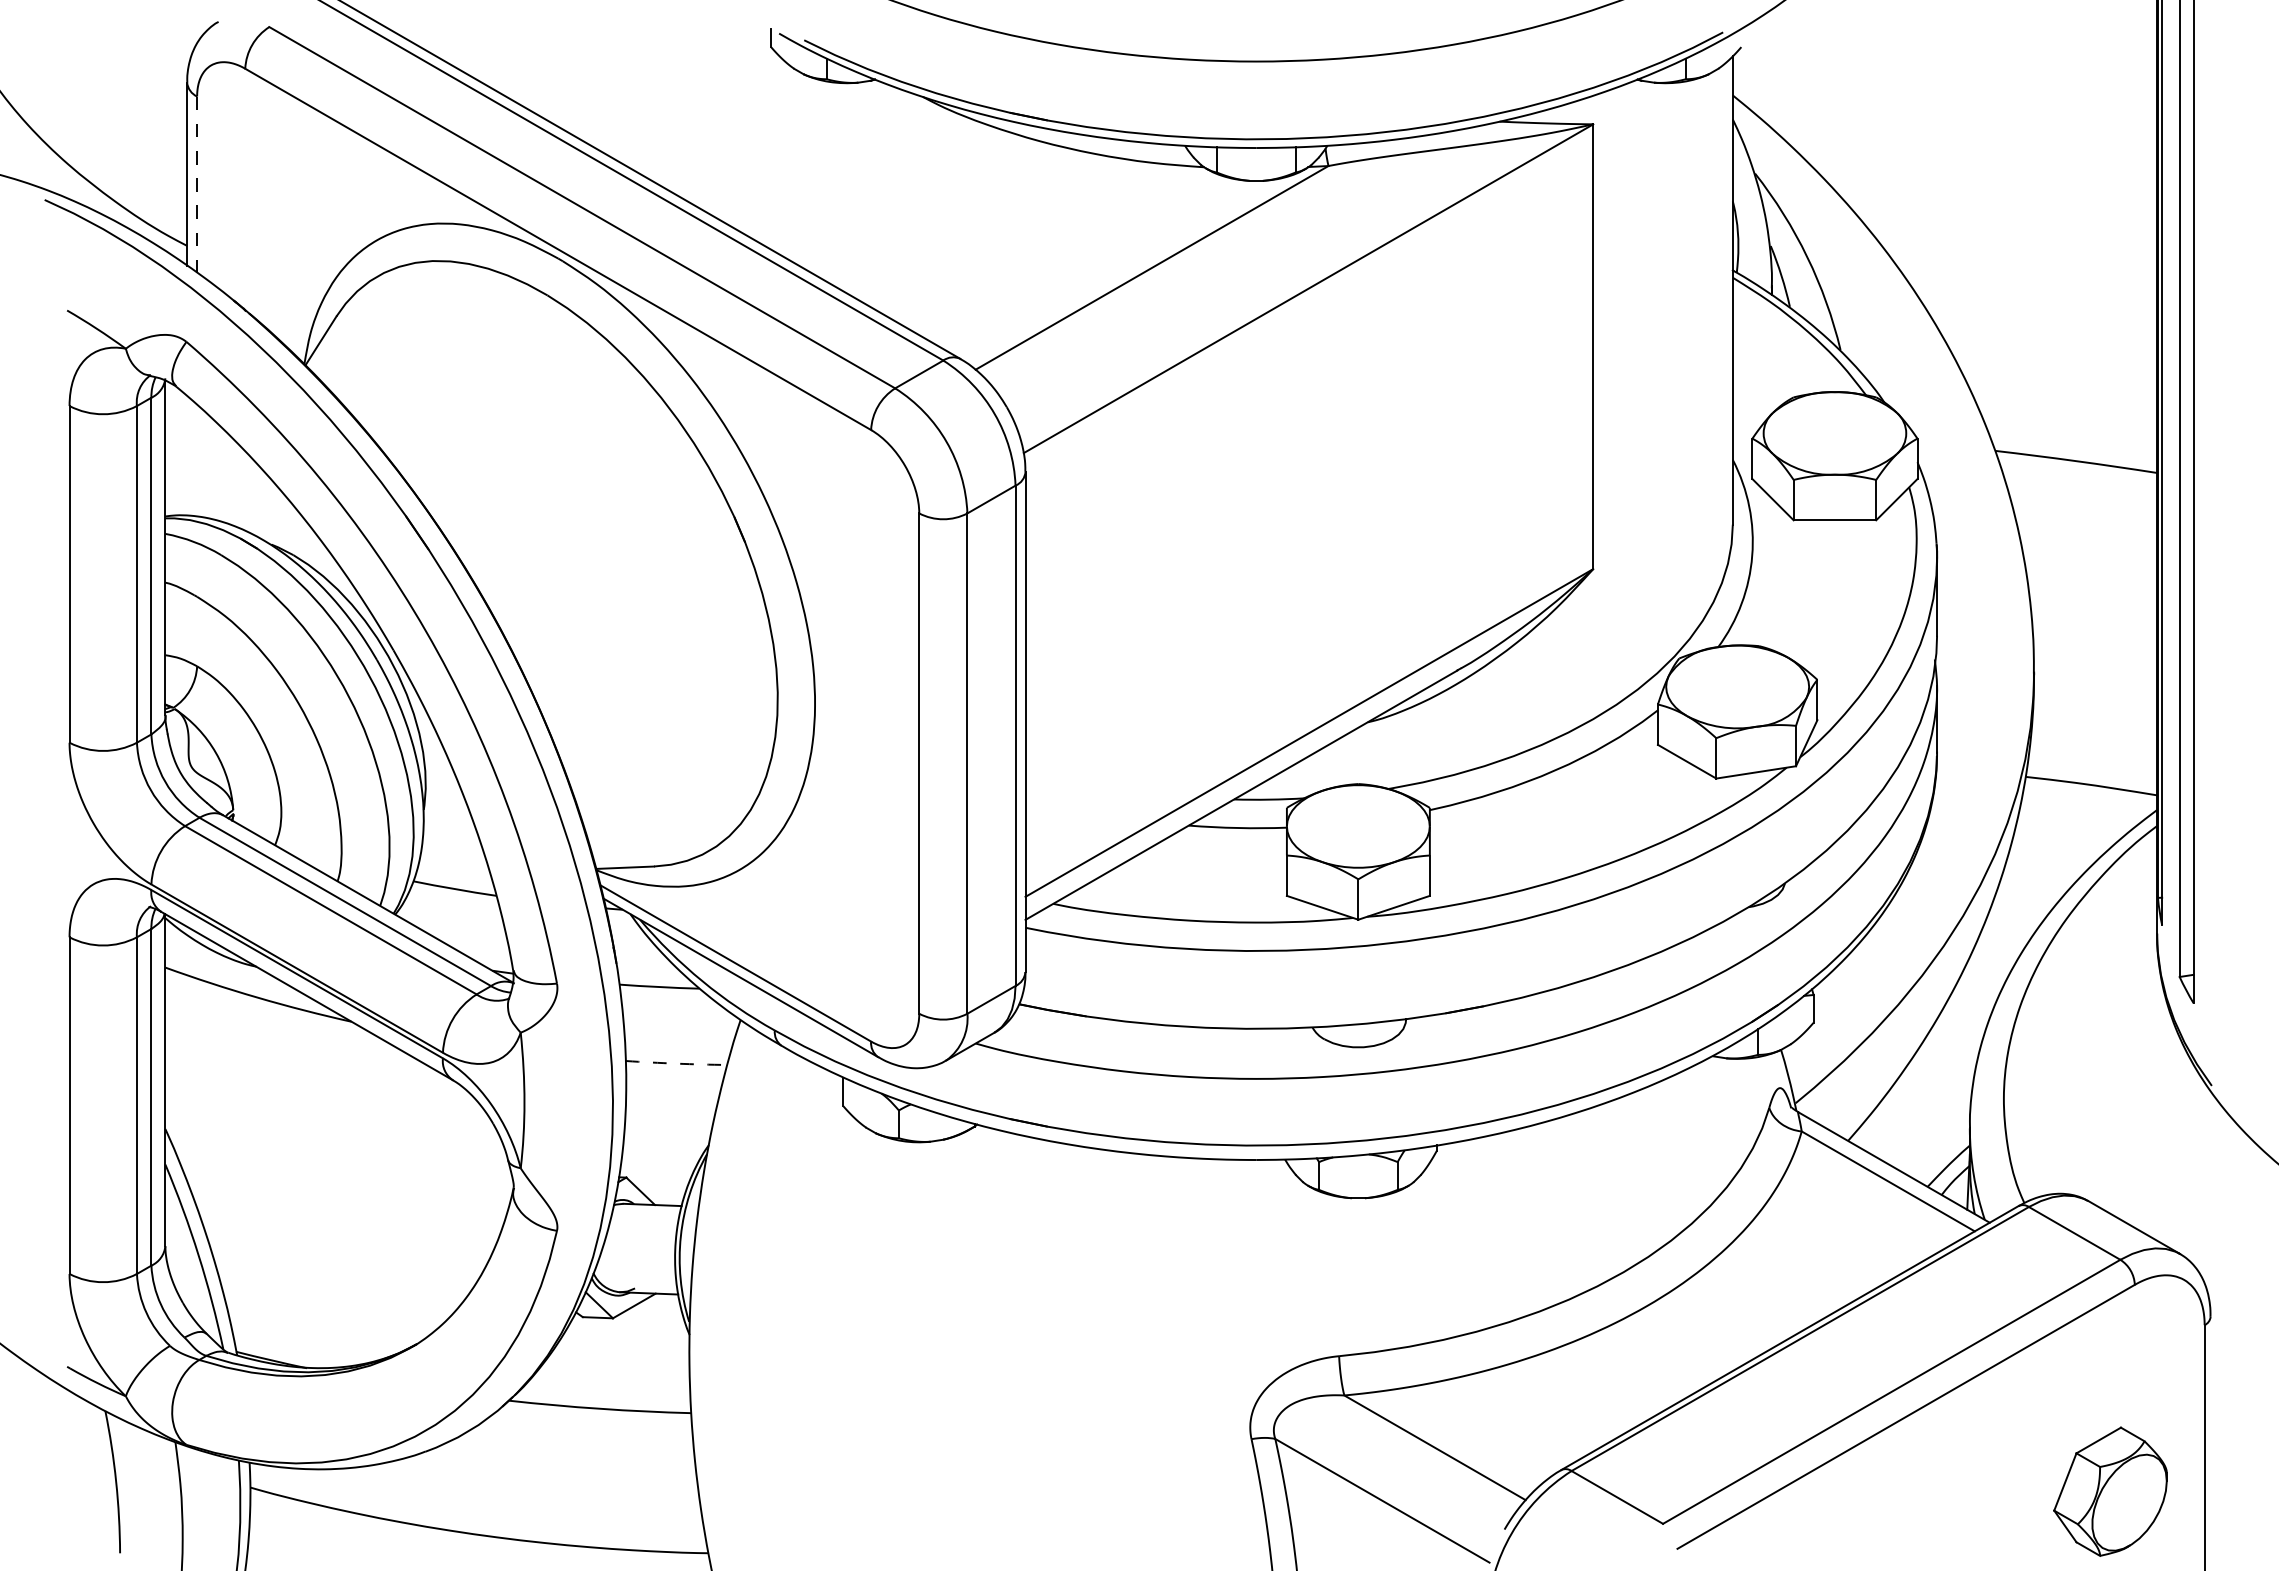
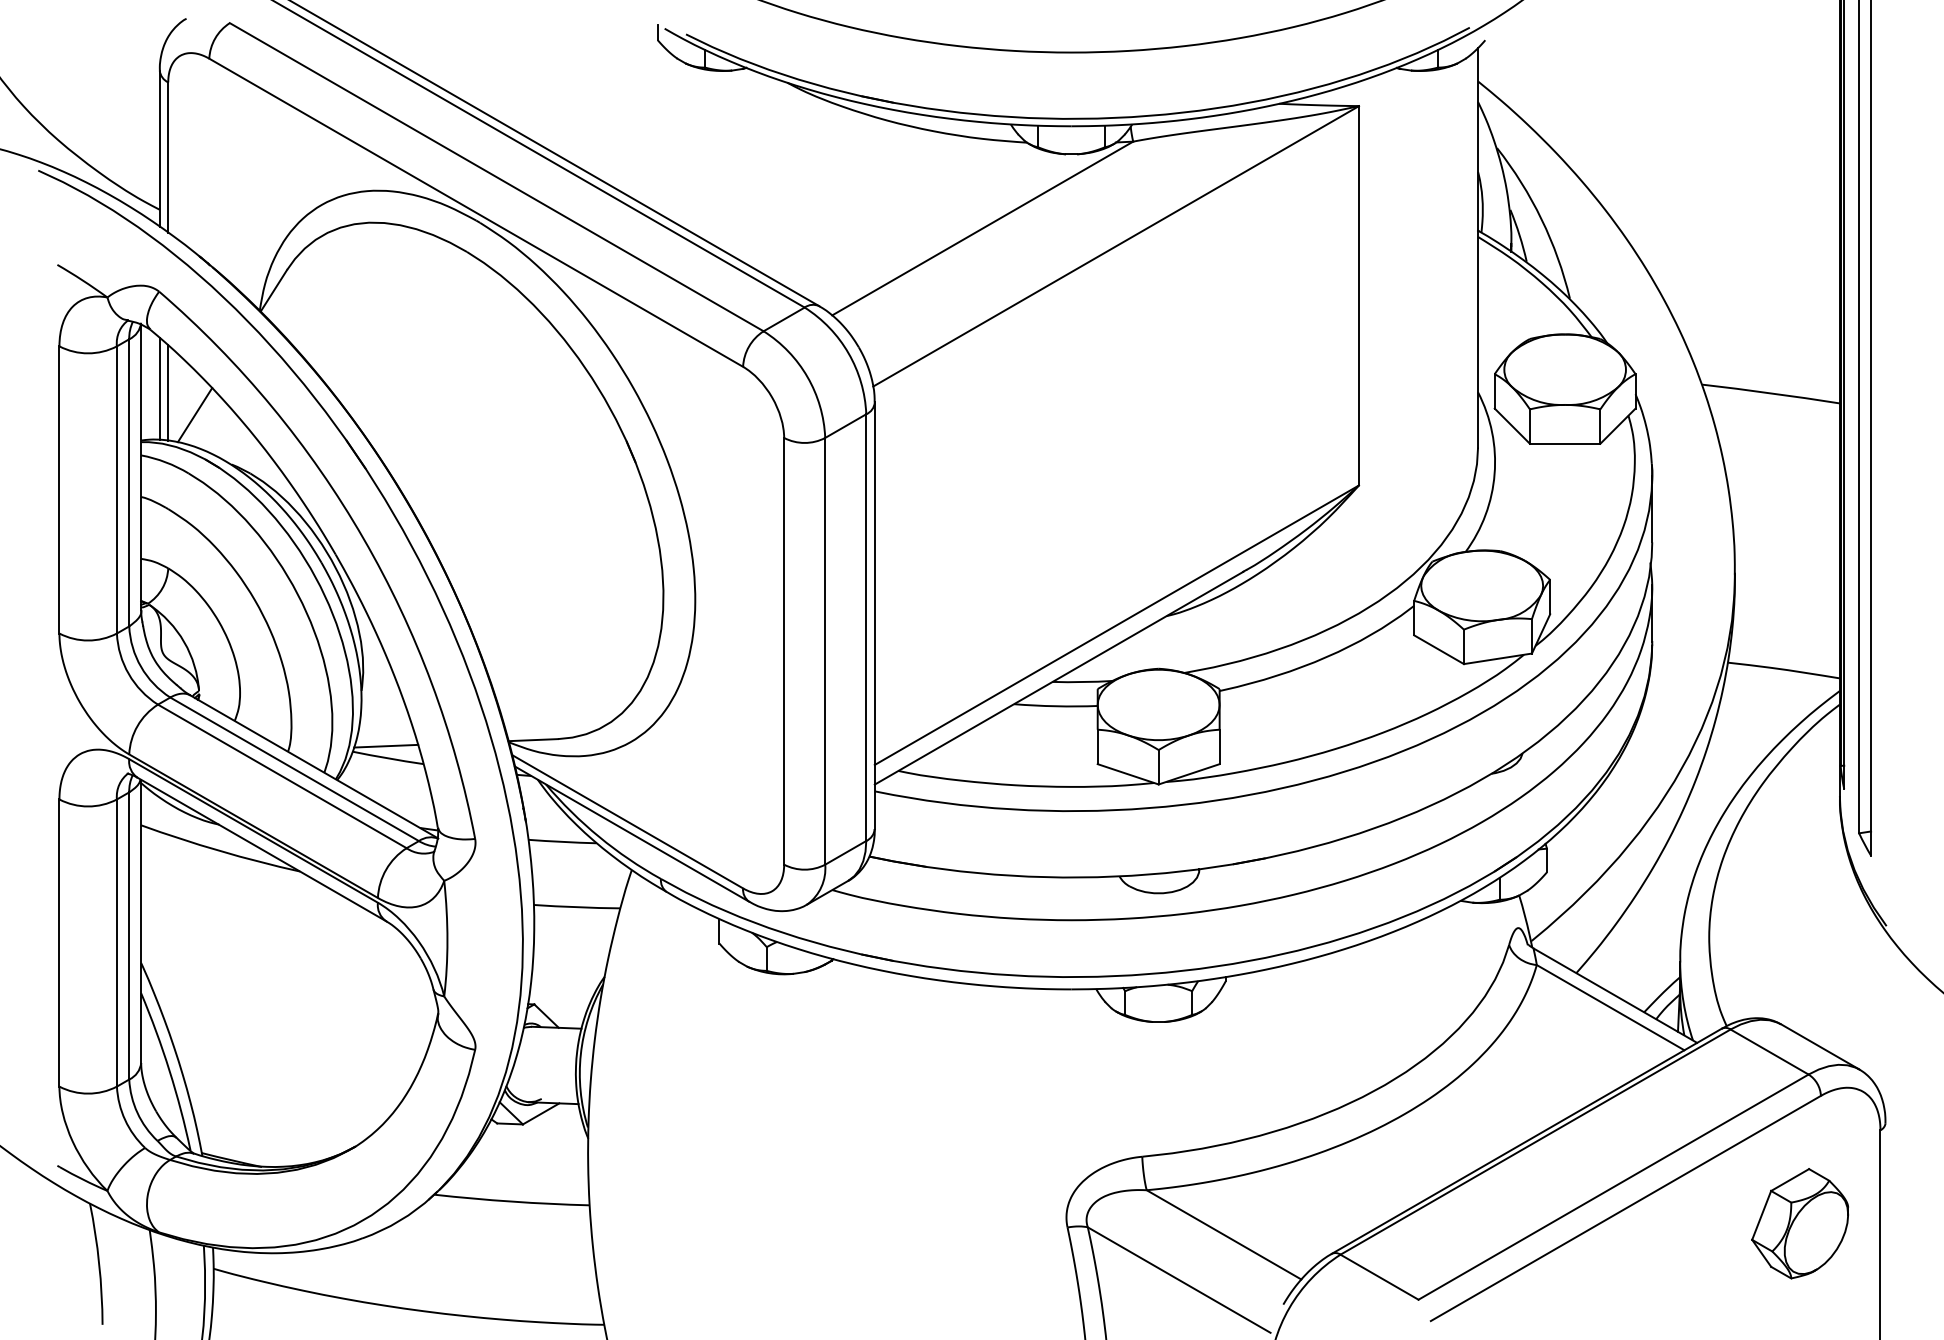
line: (197, 185) -> (168, 158), dashed -> solid
line: (187, 455) -> (160, 388), added
line: (197, 460) -> (168, 392), added
line: (228, 486) -> (195, 414), added
line: (452, 874) -> (386, 745), added
arc: (676, 1063) -> (577, 907), dashed -> solid
part: (2110, 1491) -> (1800, 1223), moved

